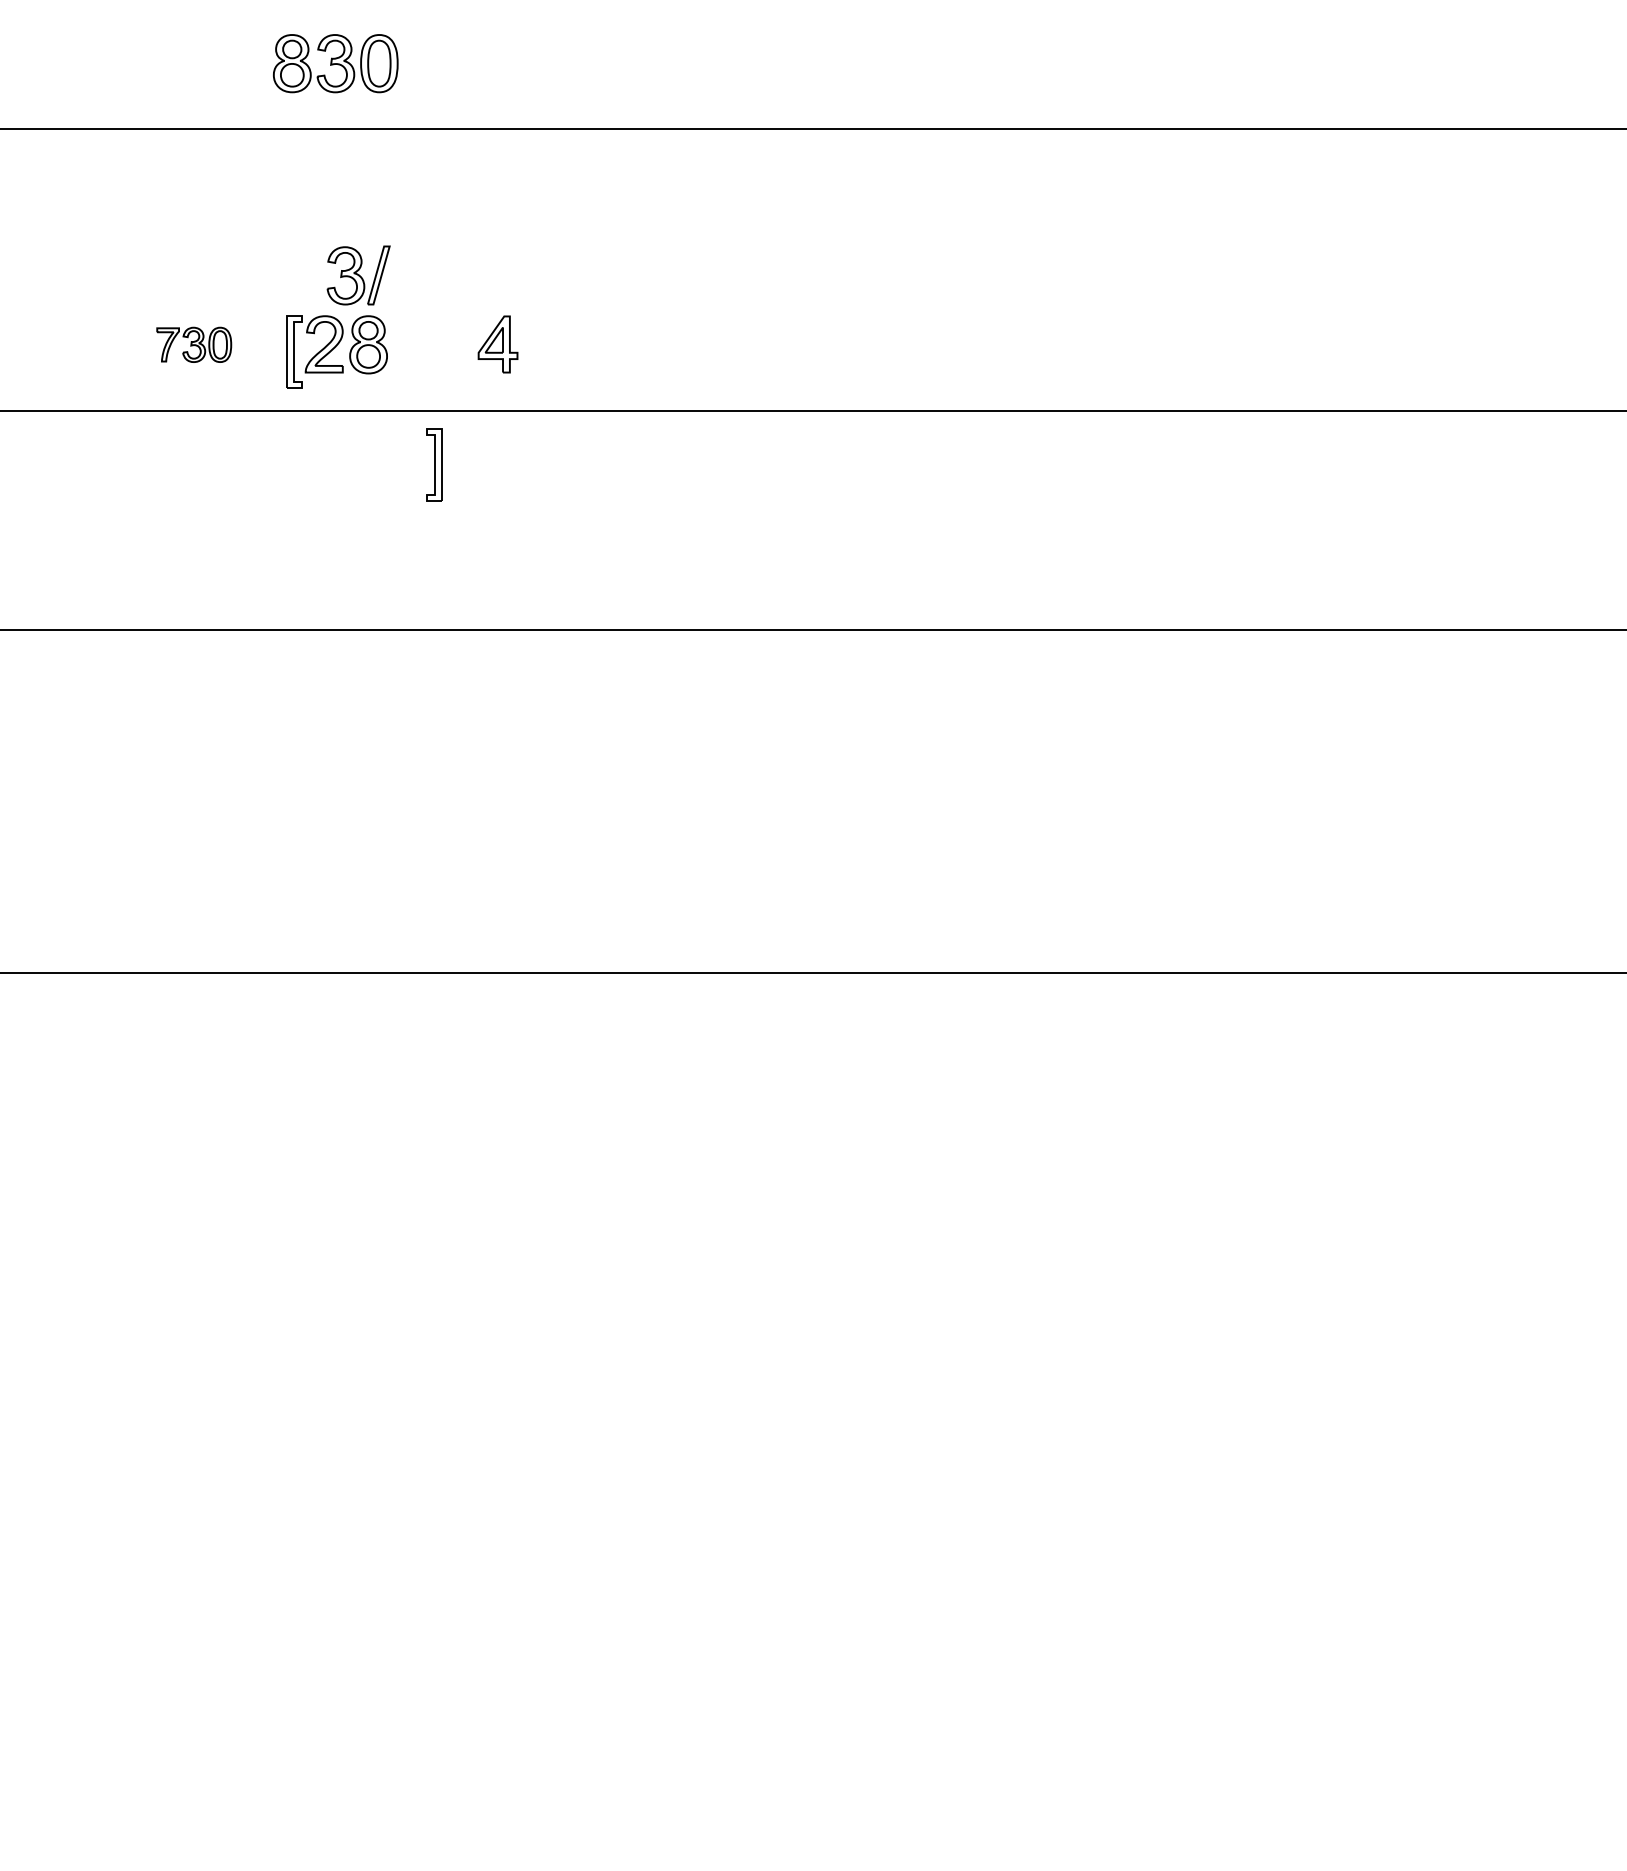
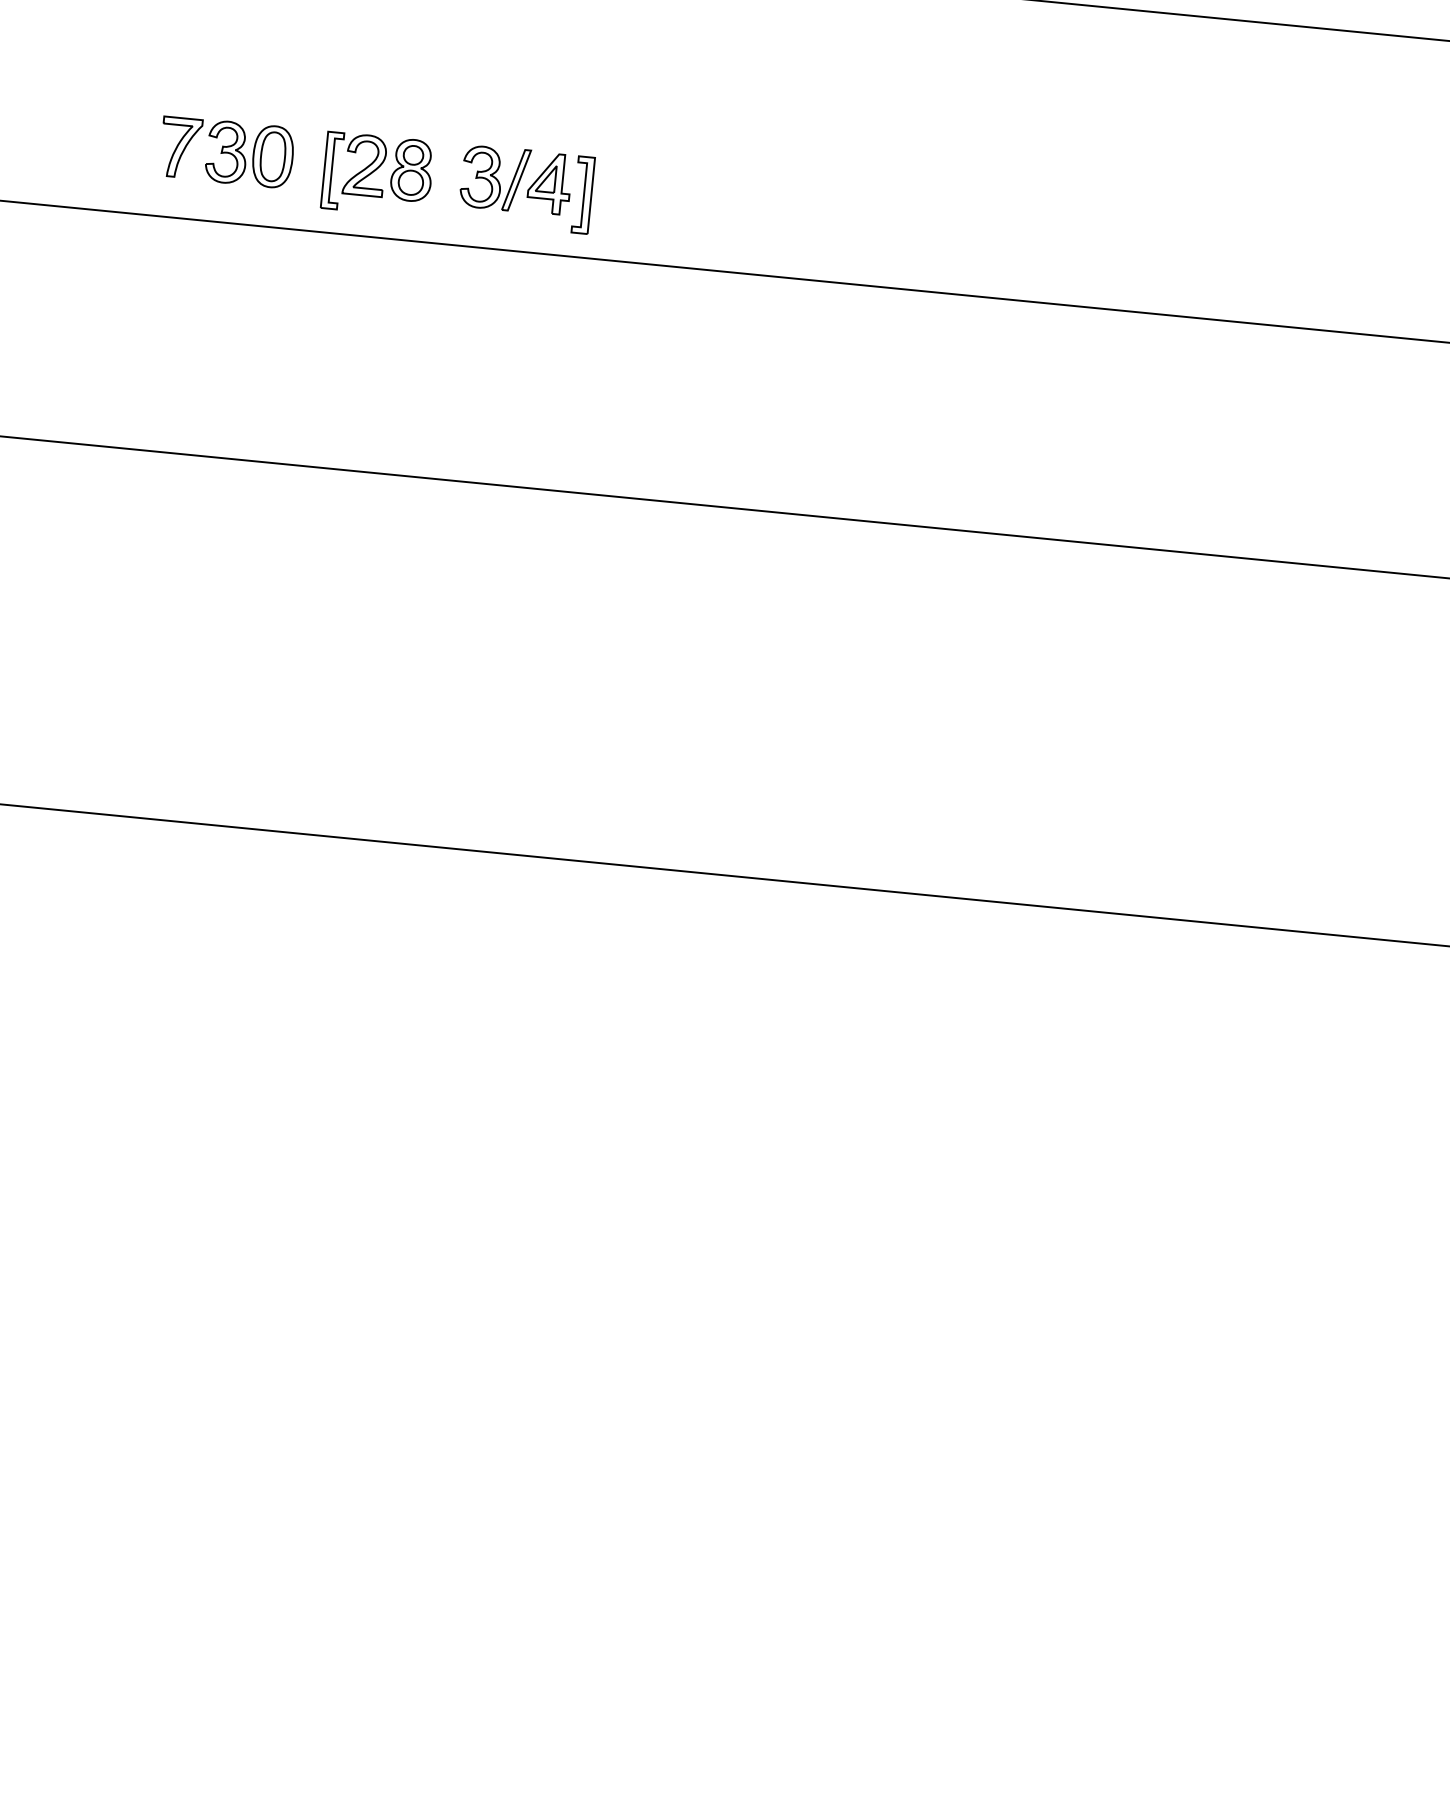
part: (358, 275) -> (494, 178), moved
part: (193, 344) -> (226, 151), size x1.67
part: (434, 464) -> (583, 194), moved

